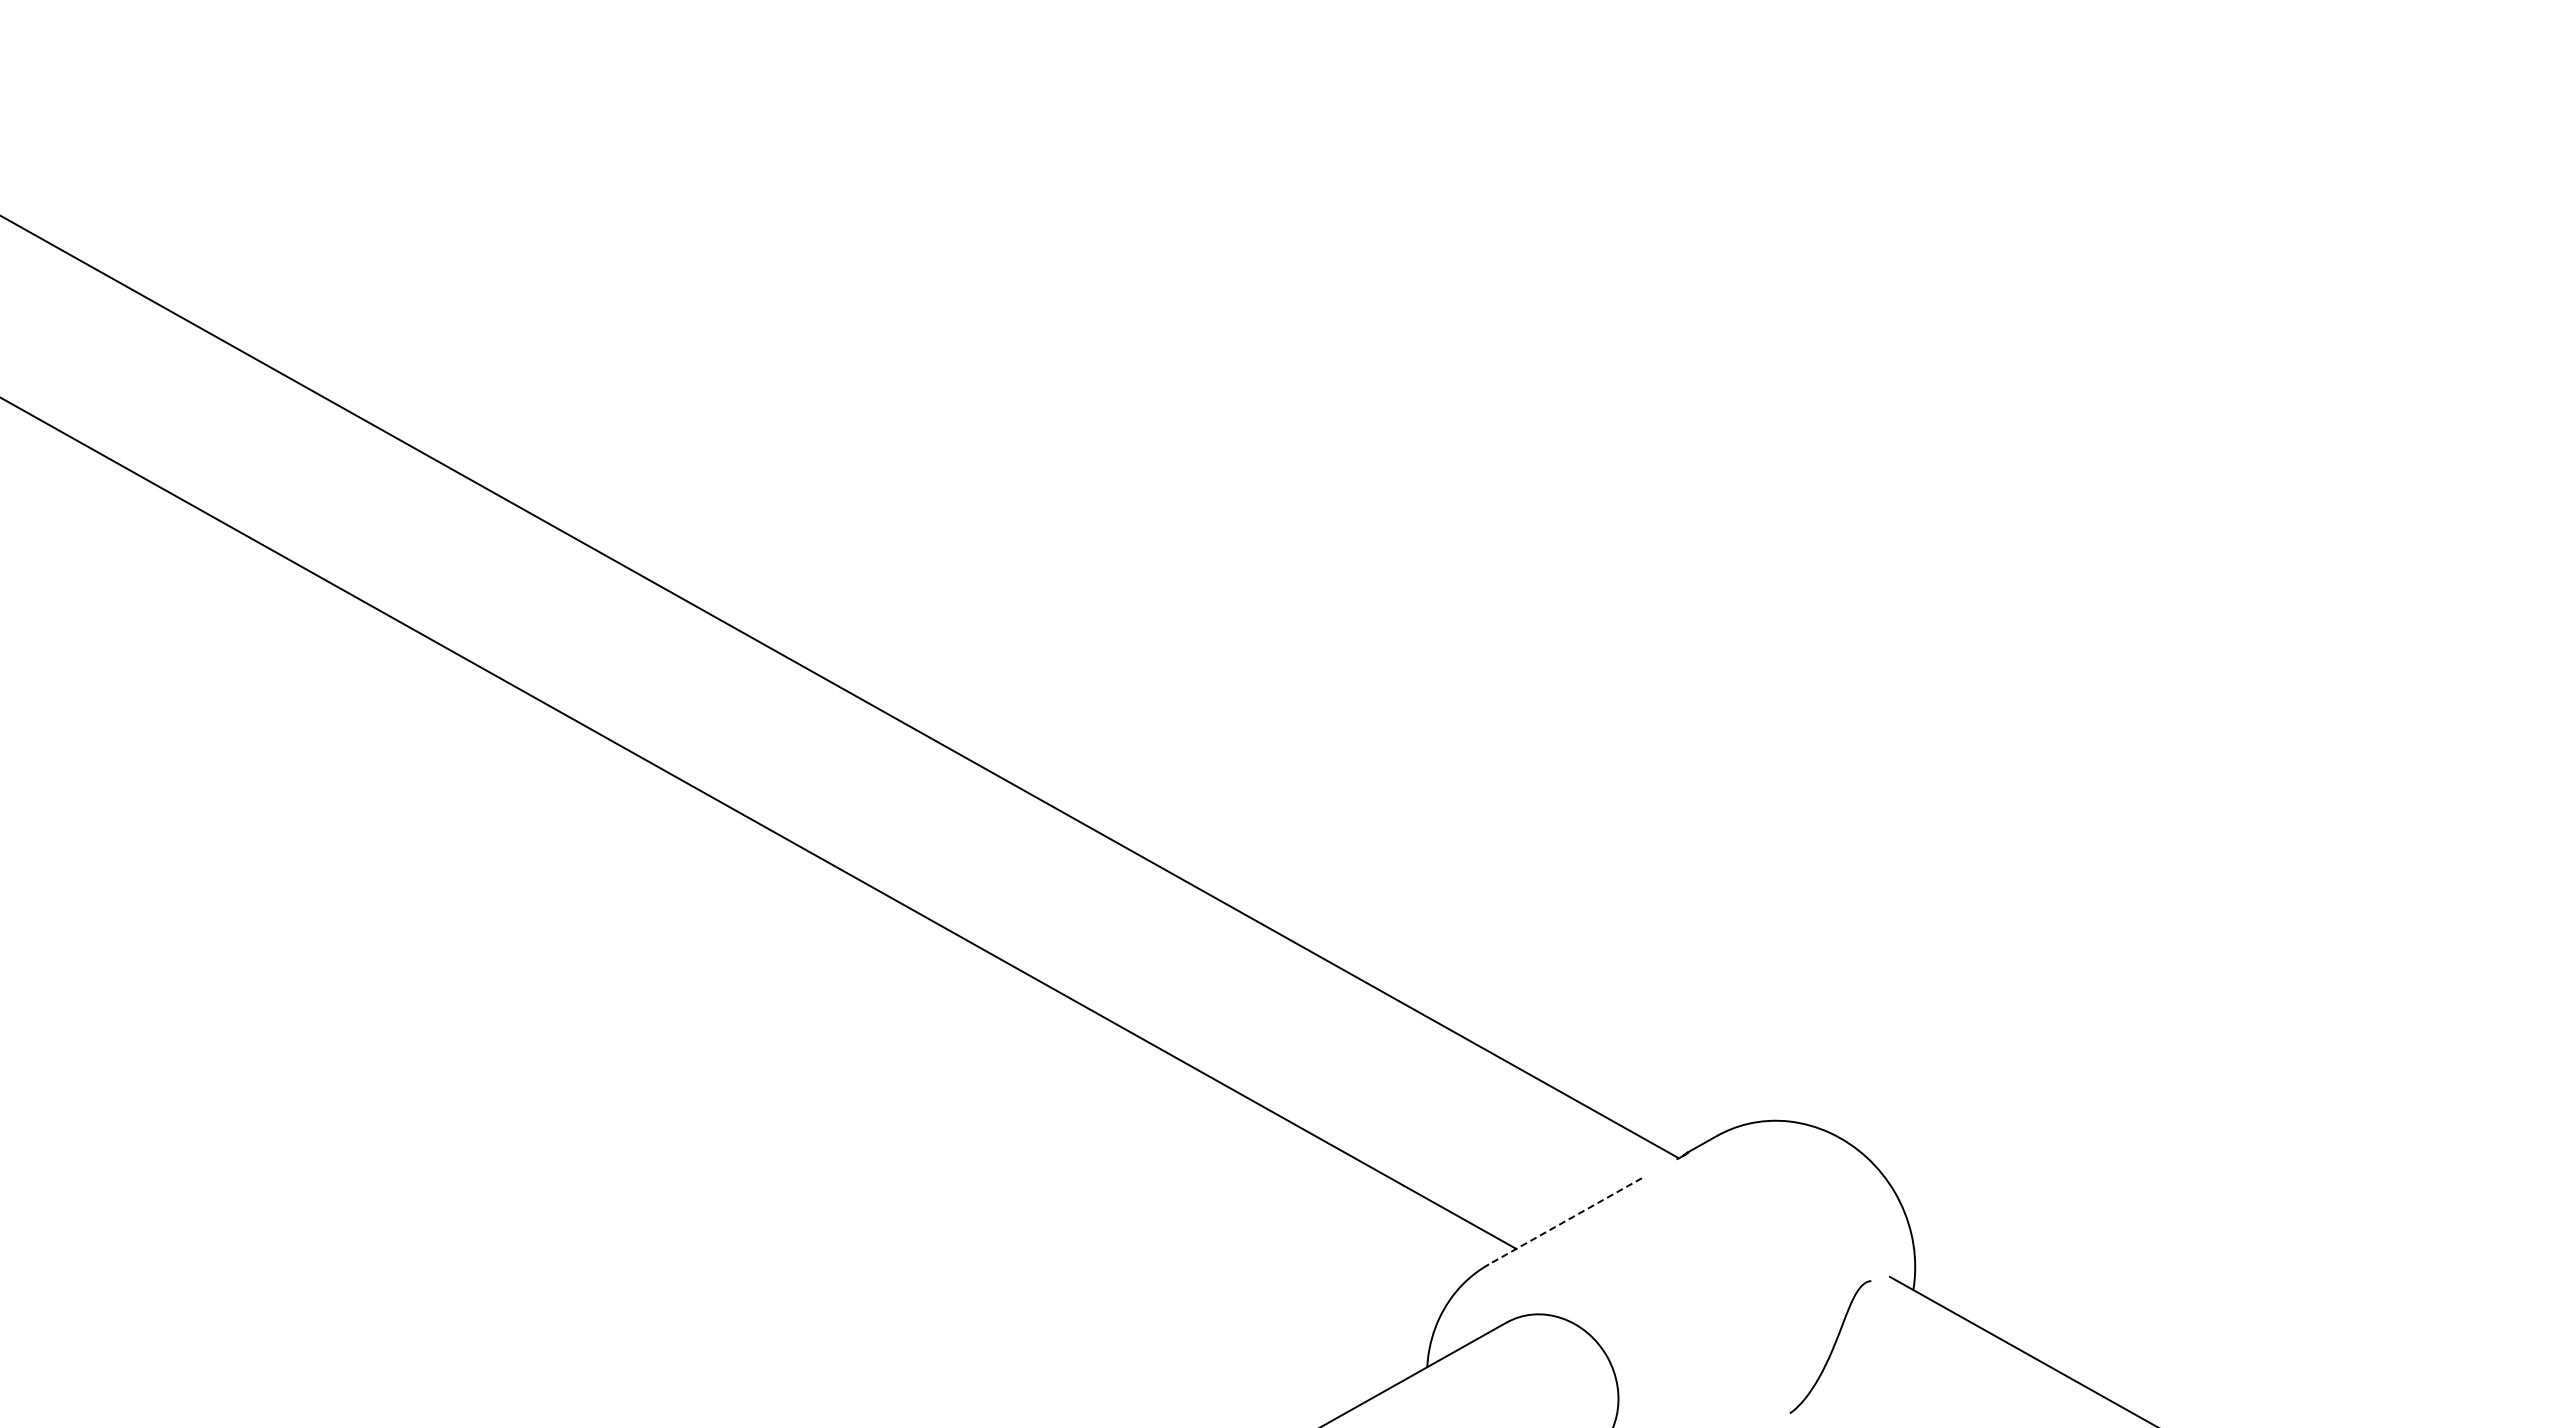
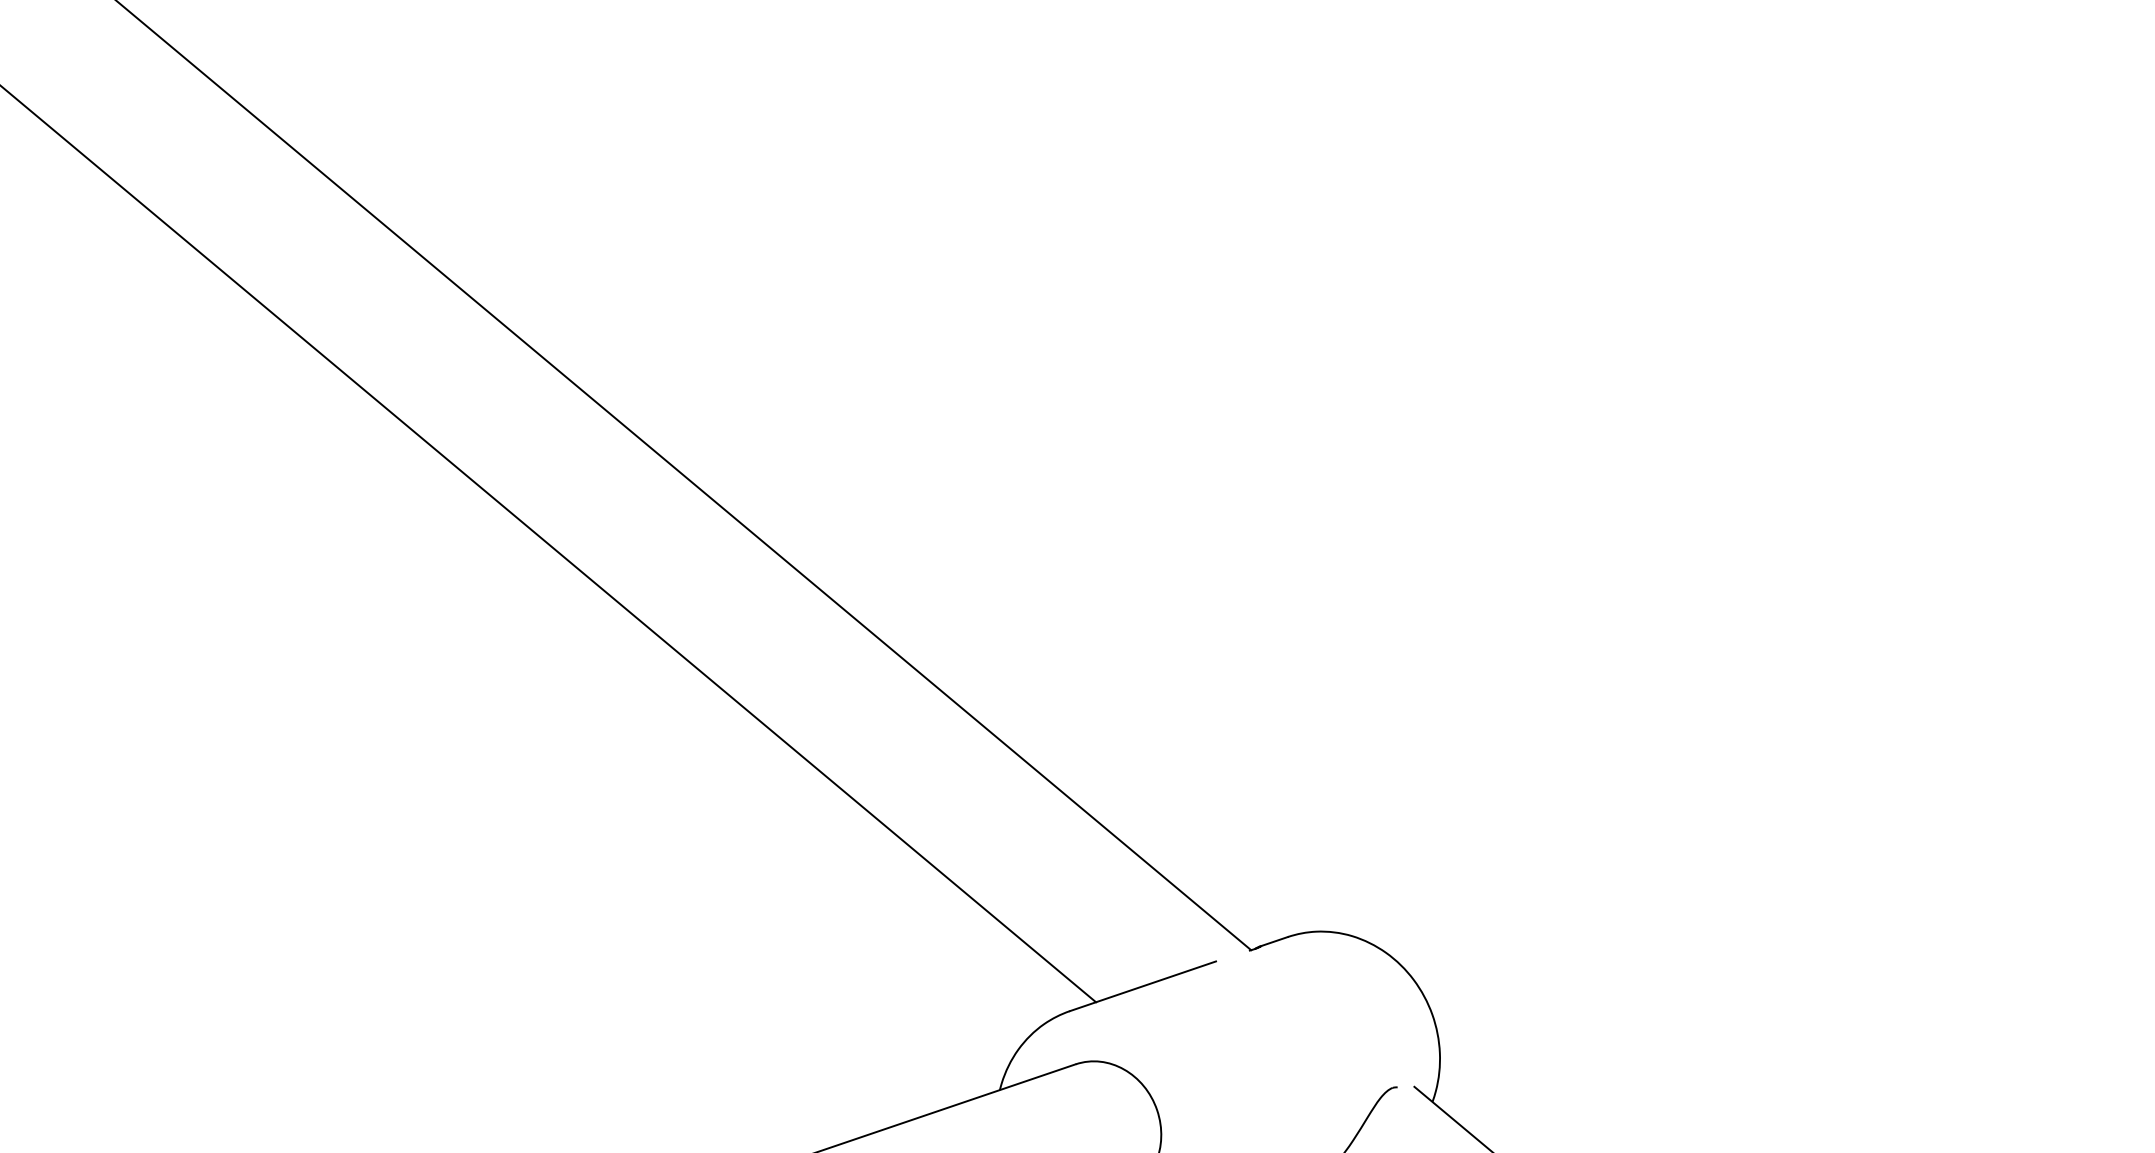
line: (1565, 1221) -> (1142, 986), dashed -> solid

